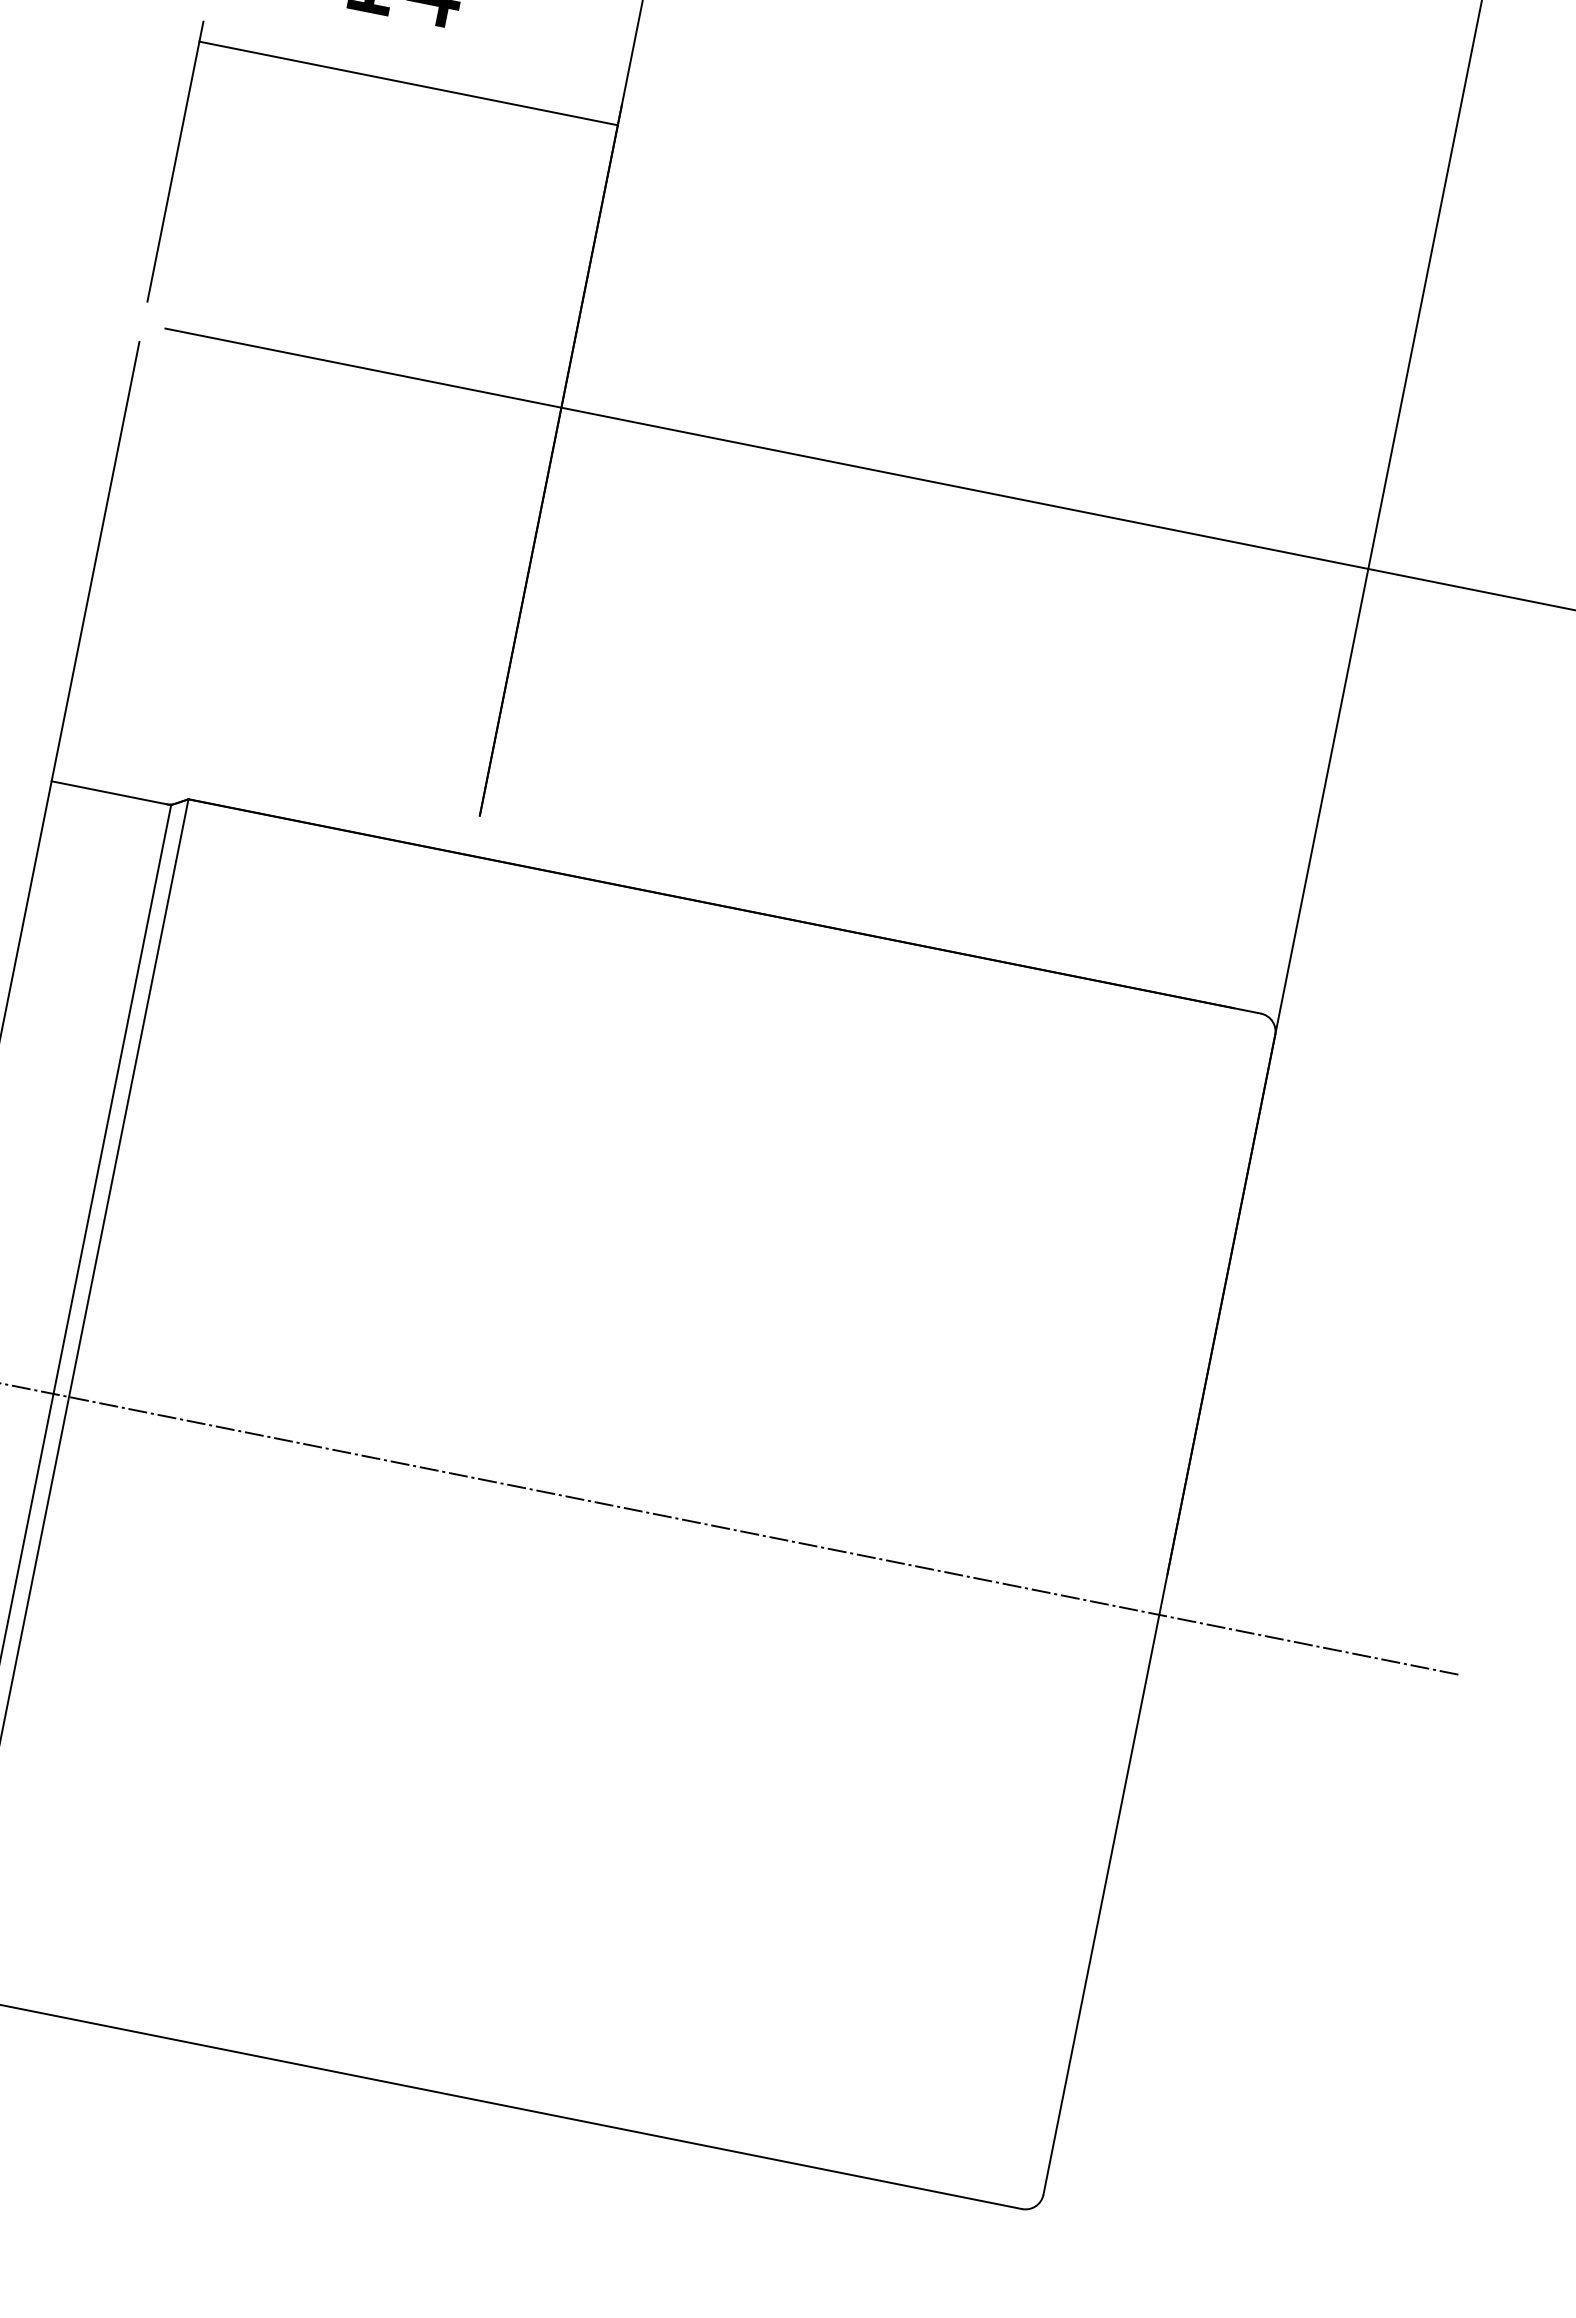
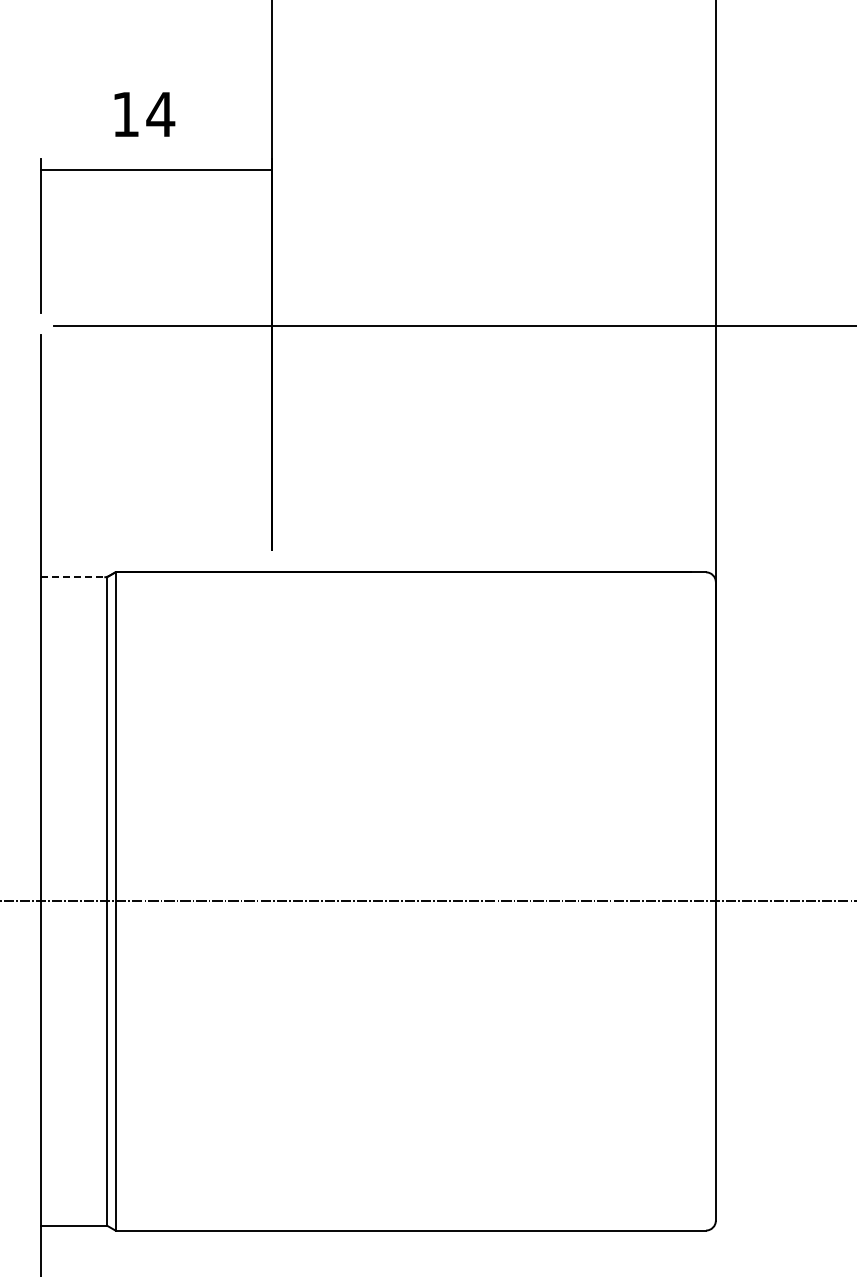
line: (112, 793) -> (74, 577), solid -> dashed

